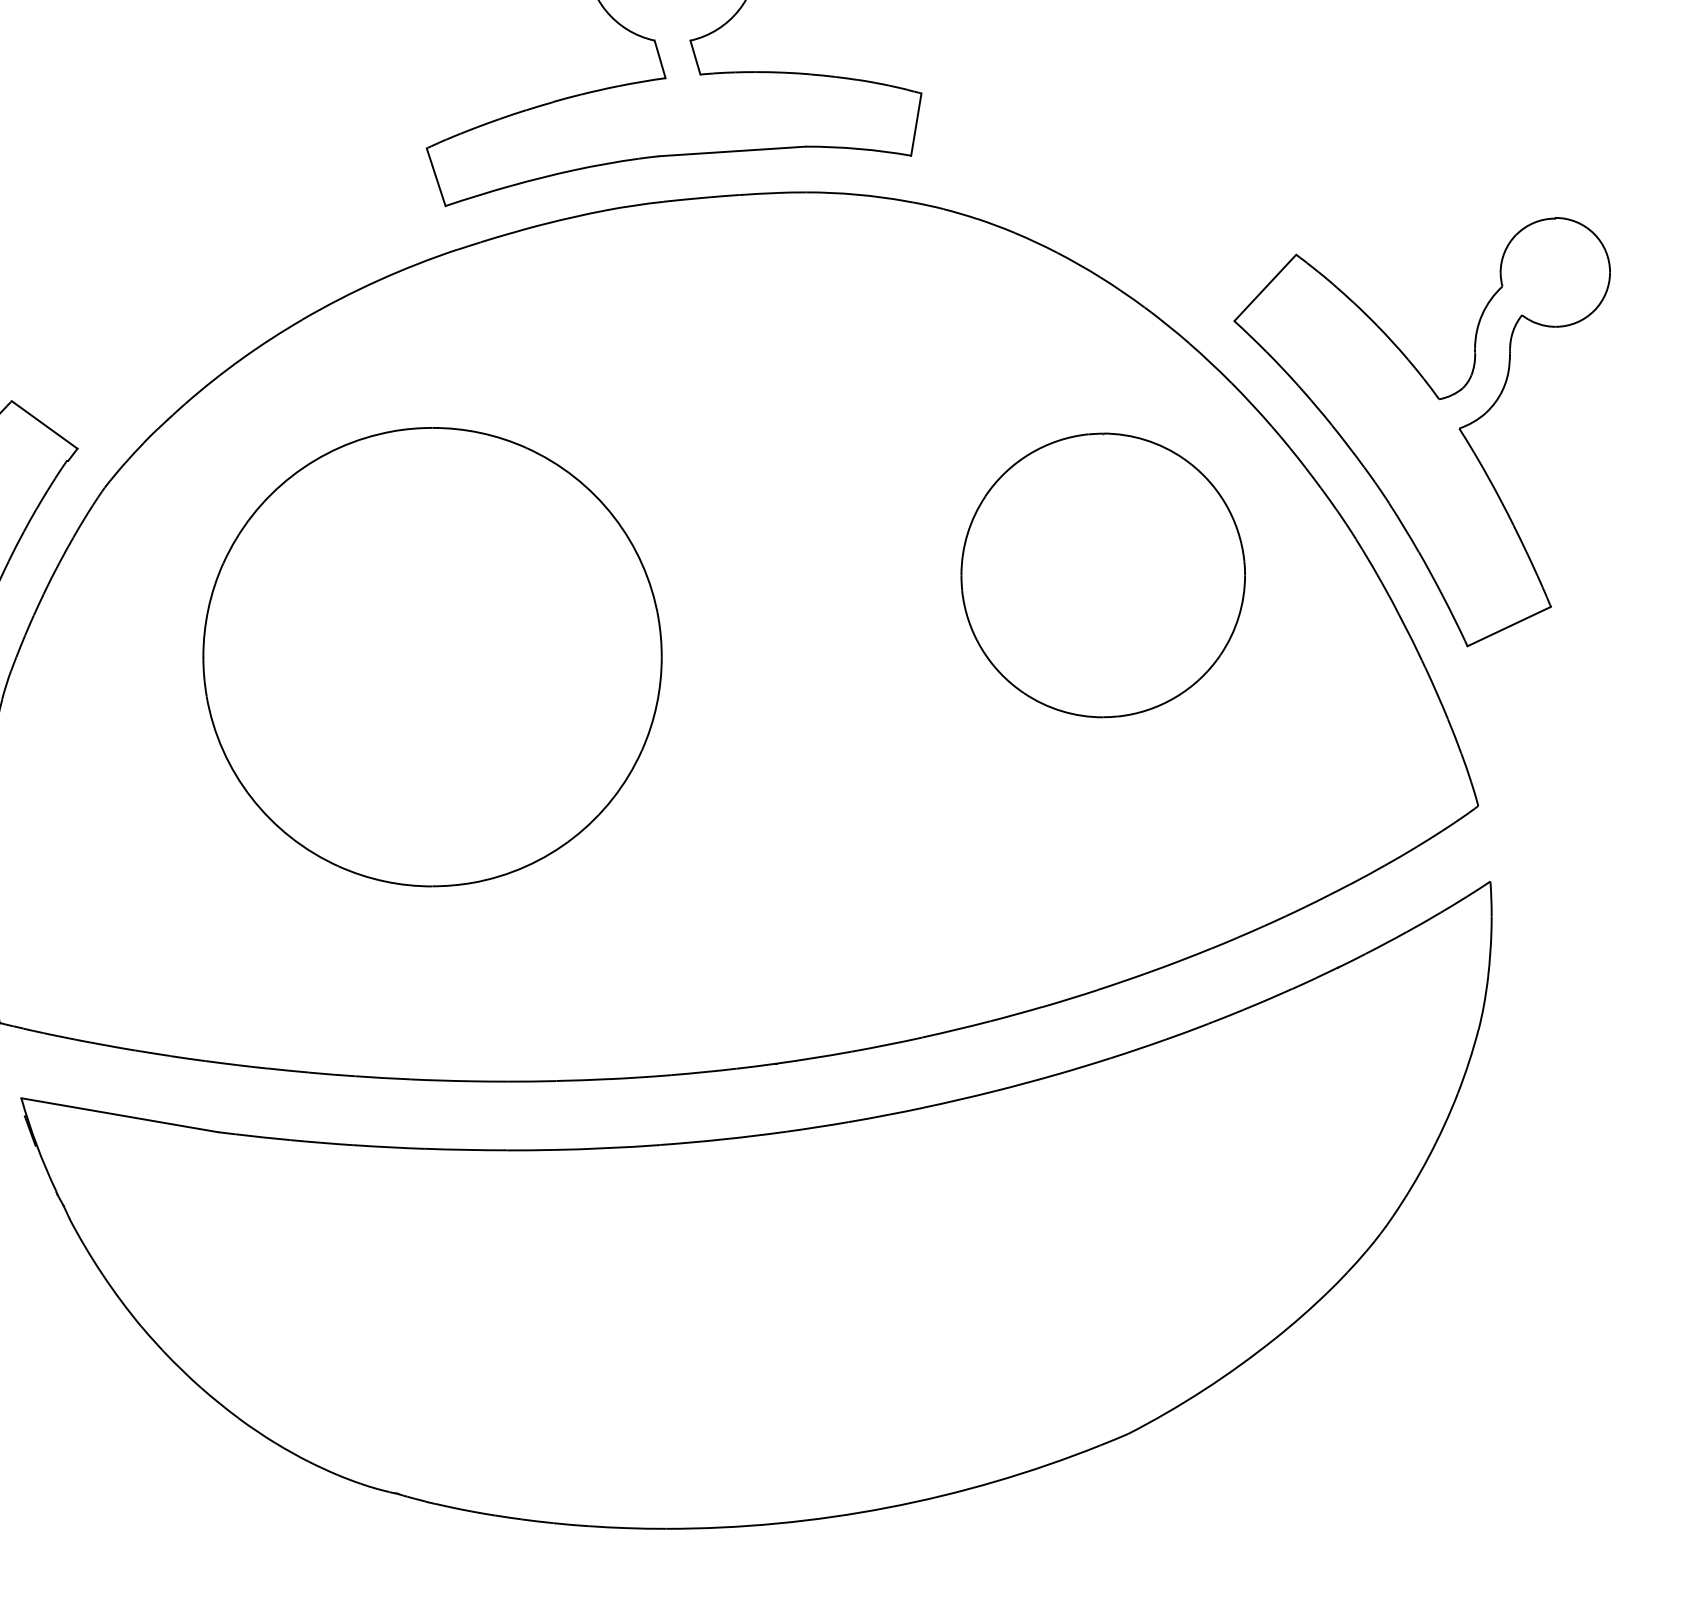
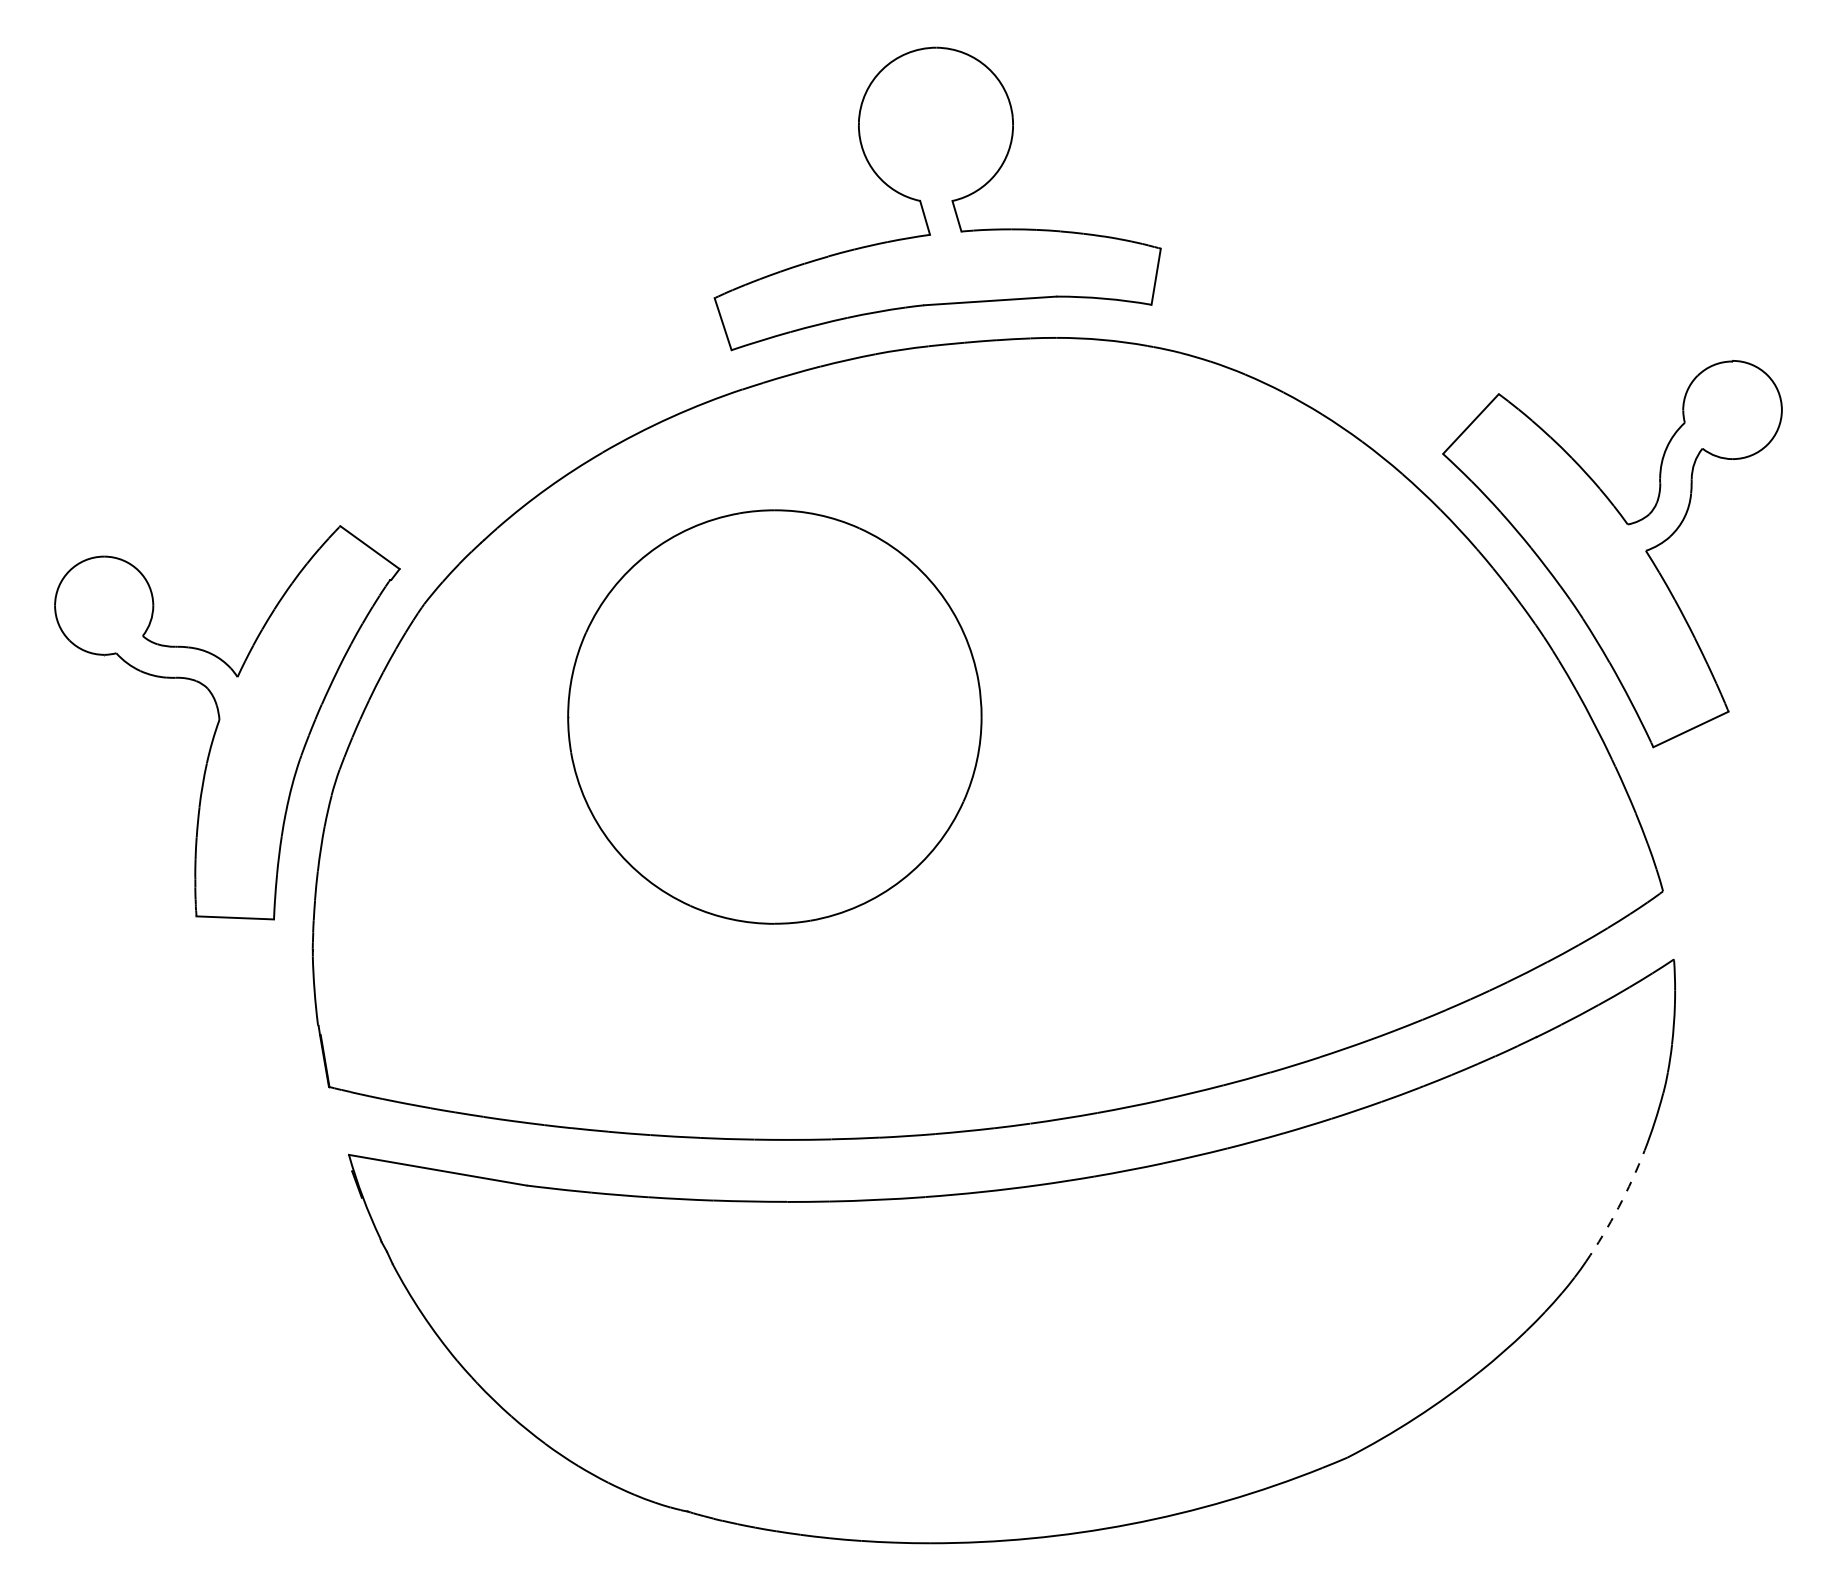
part: (1102, 575) -> (1324, 683), removed
part: (432, 656) -> (774, 716), moved
arc: (1428, 1156) -> (1618, 1207), solid -> dashed

